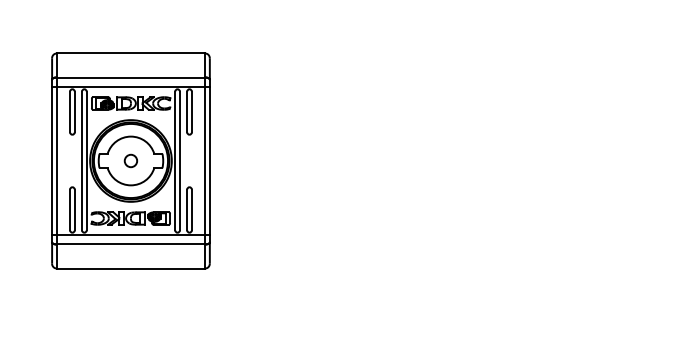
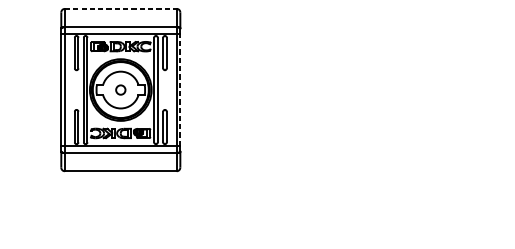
line: (131, 53) -> (121, 8), solid -> dashed
line: (209, 160) -> (180, 89), solid -> dashed

